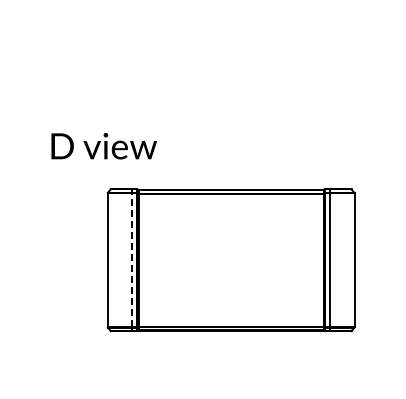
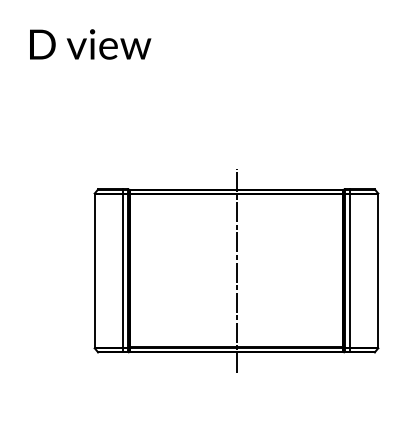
text: (103, 146) -> (89, 44), moved
line: (132, 259) -> (123, 270), dashed -> solid
line: (231, 260) -> (236, 271), added

